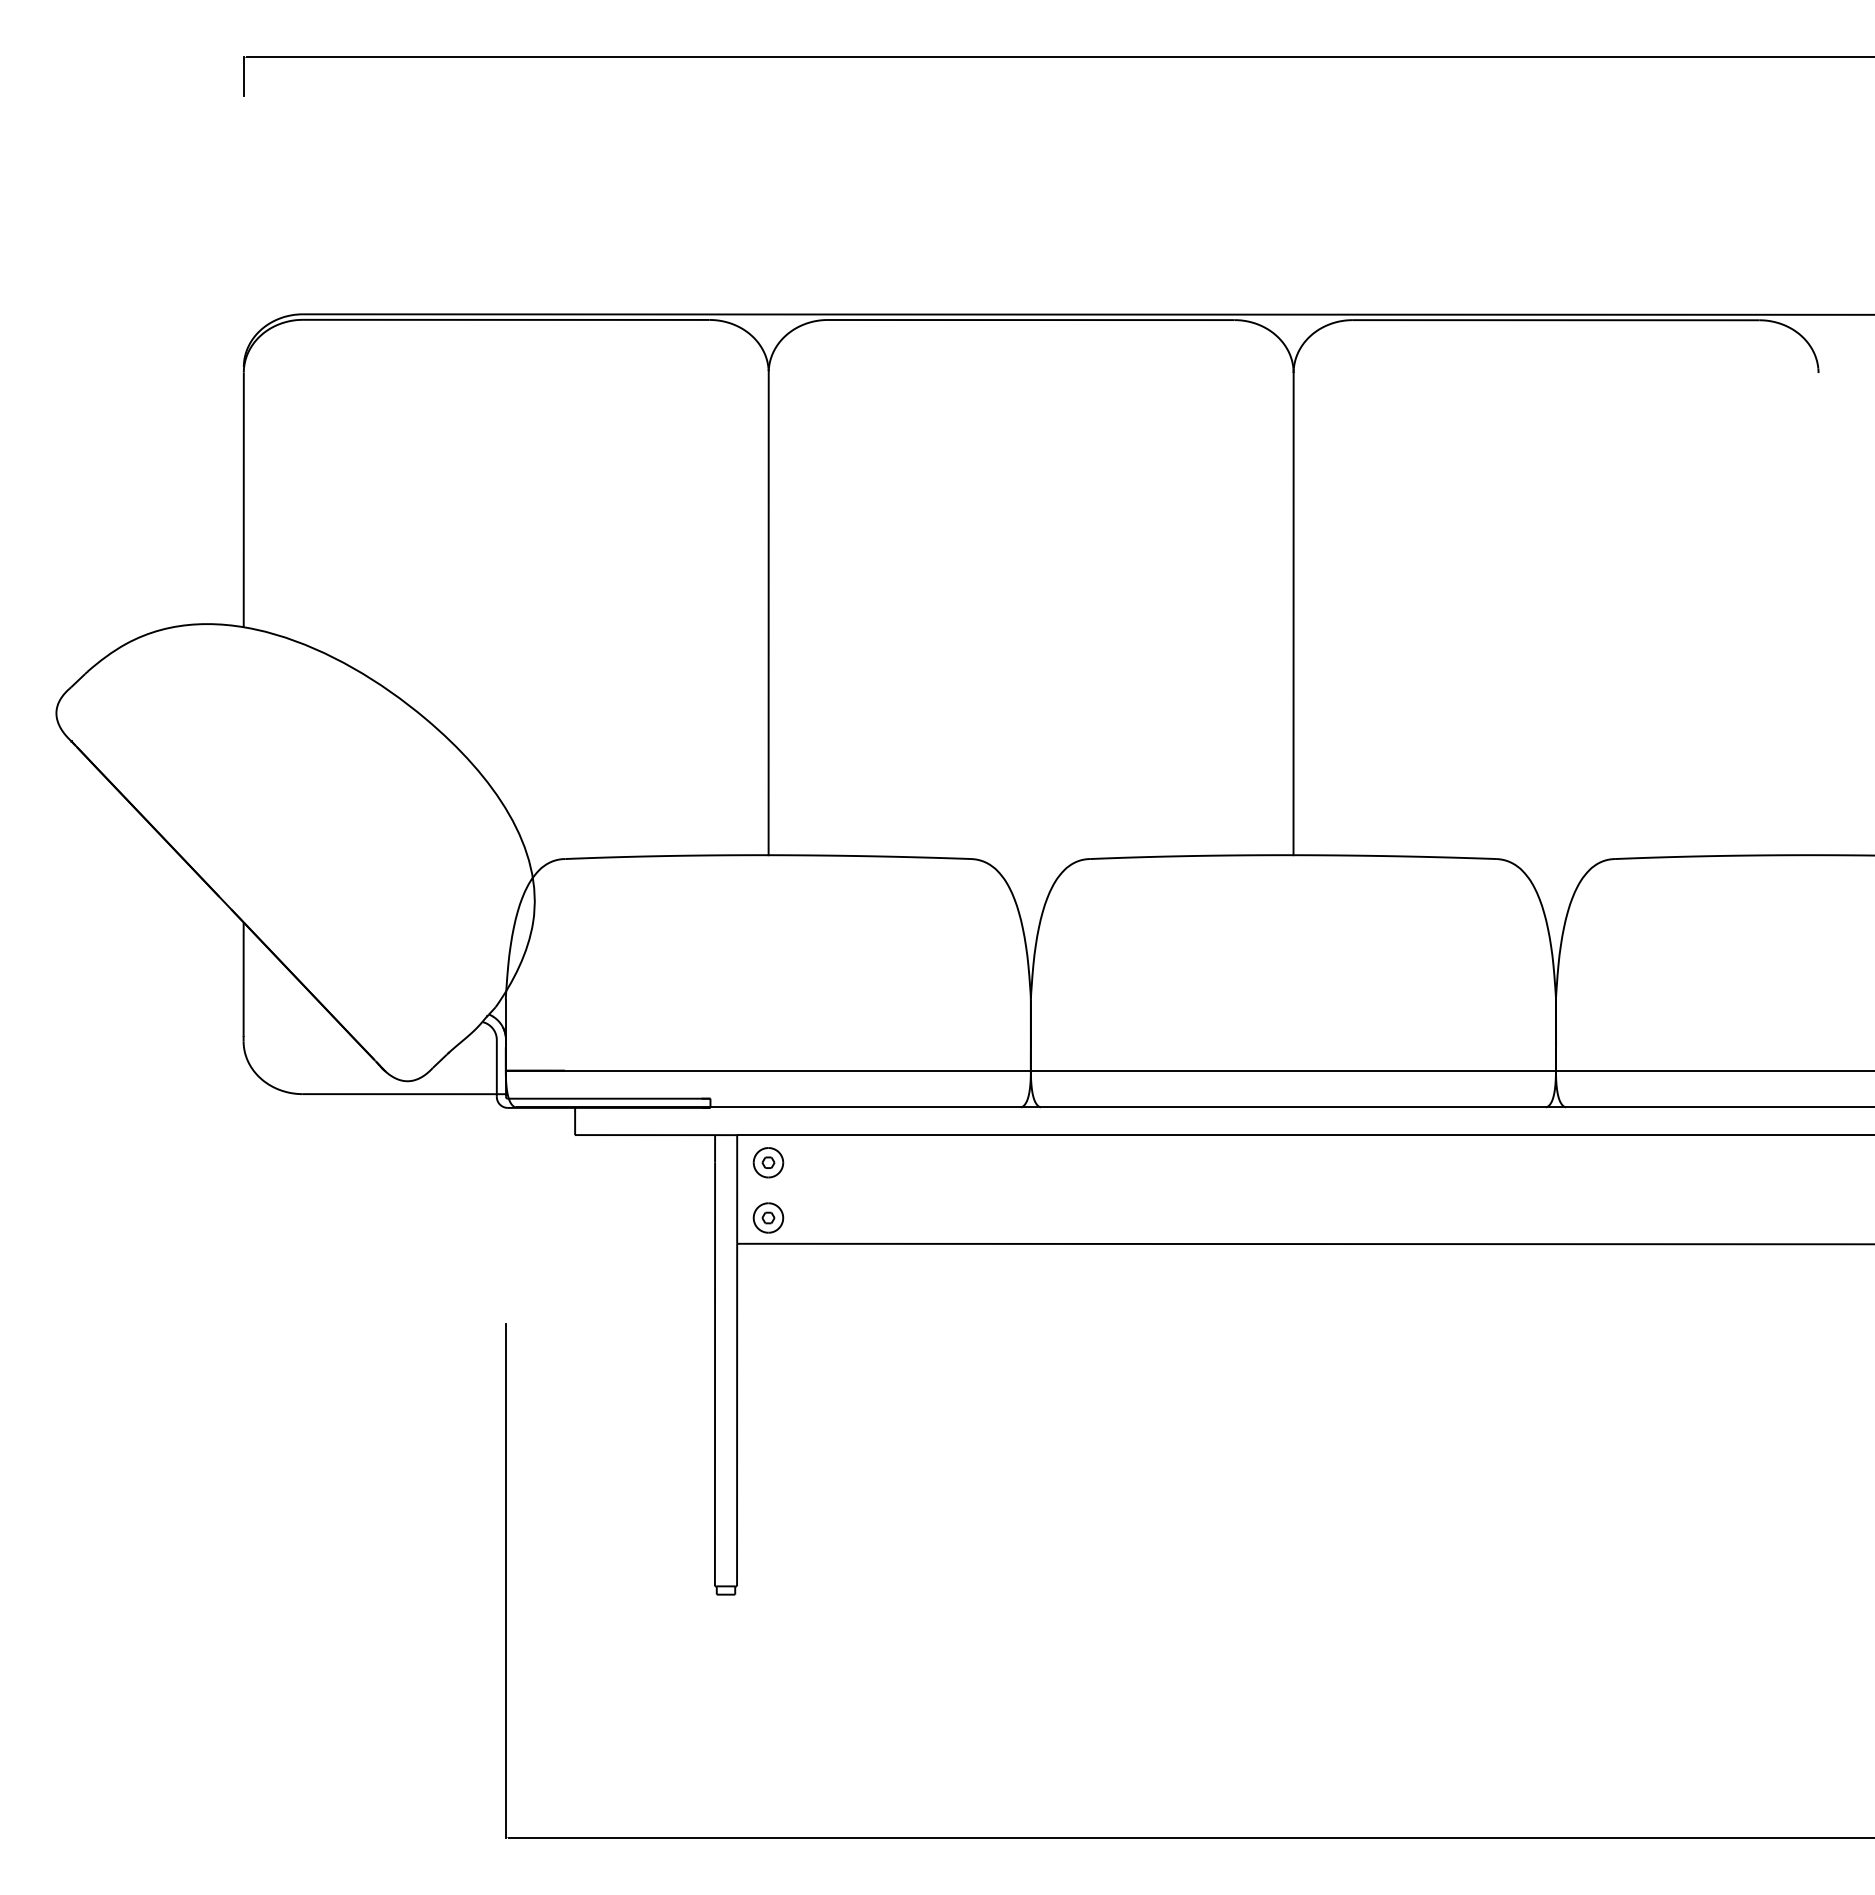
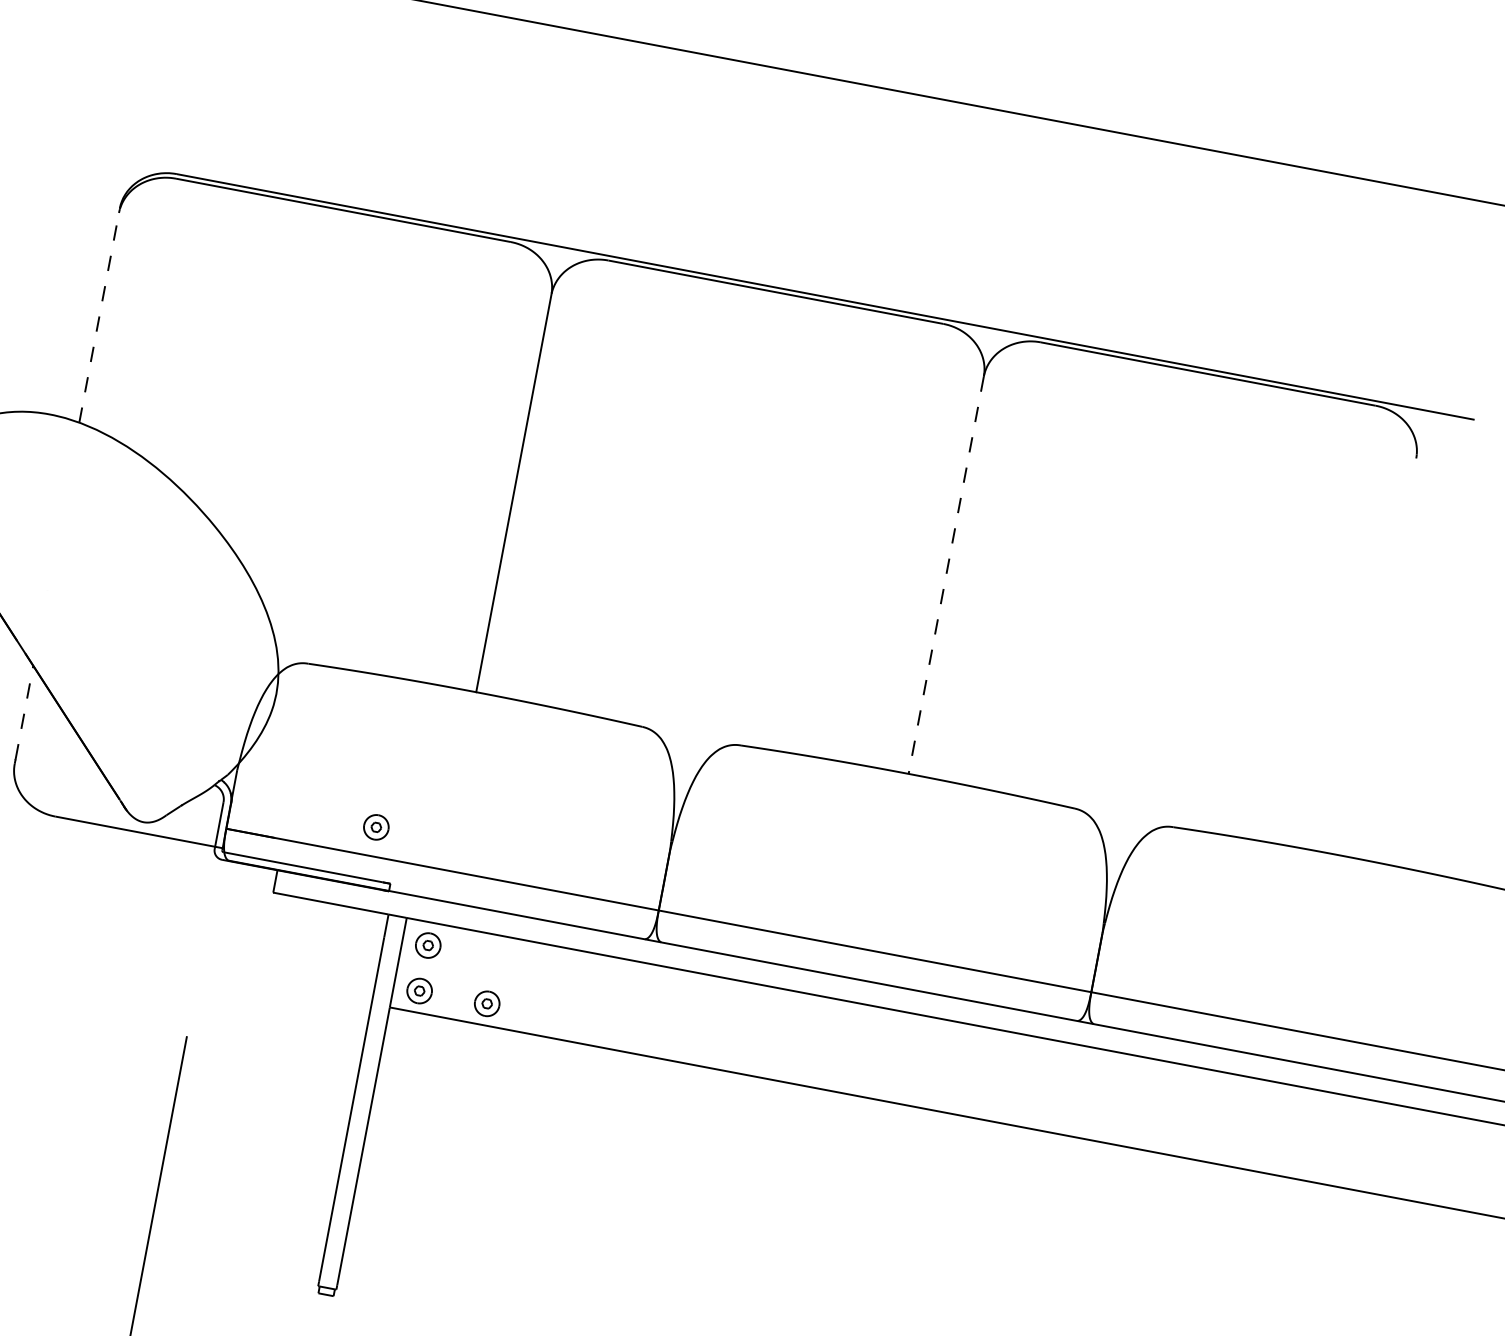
line: (243, 499) -> (99, 317), solid -> dashed
line: (1293, 614) -> (946, 575), solid -> dashed
line: (243, 979) -> (24, 712), solid -> dashed
part: (681, 1035) -> (376, 827), added
part: (850, 1217) -> (487, 1003), added

